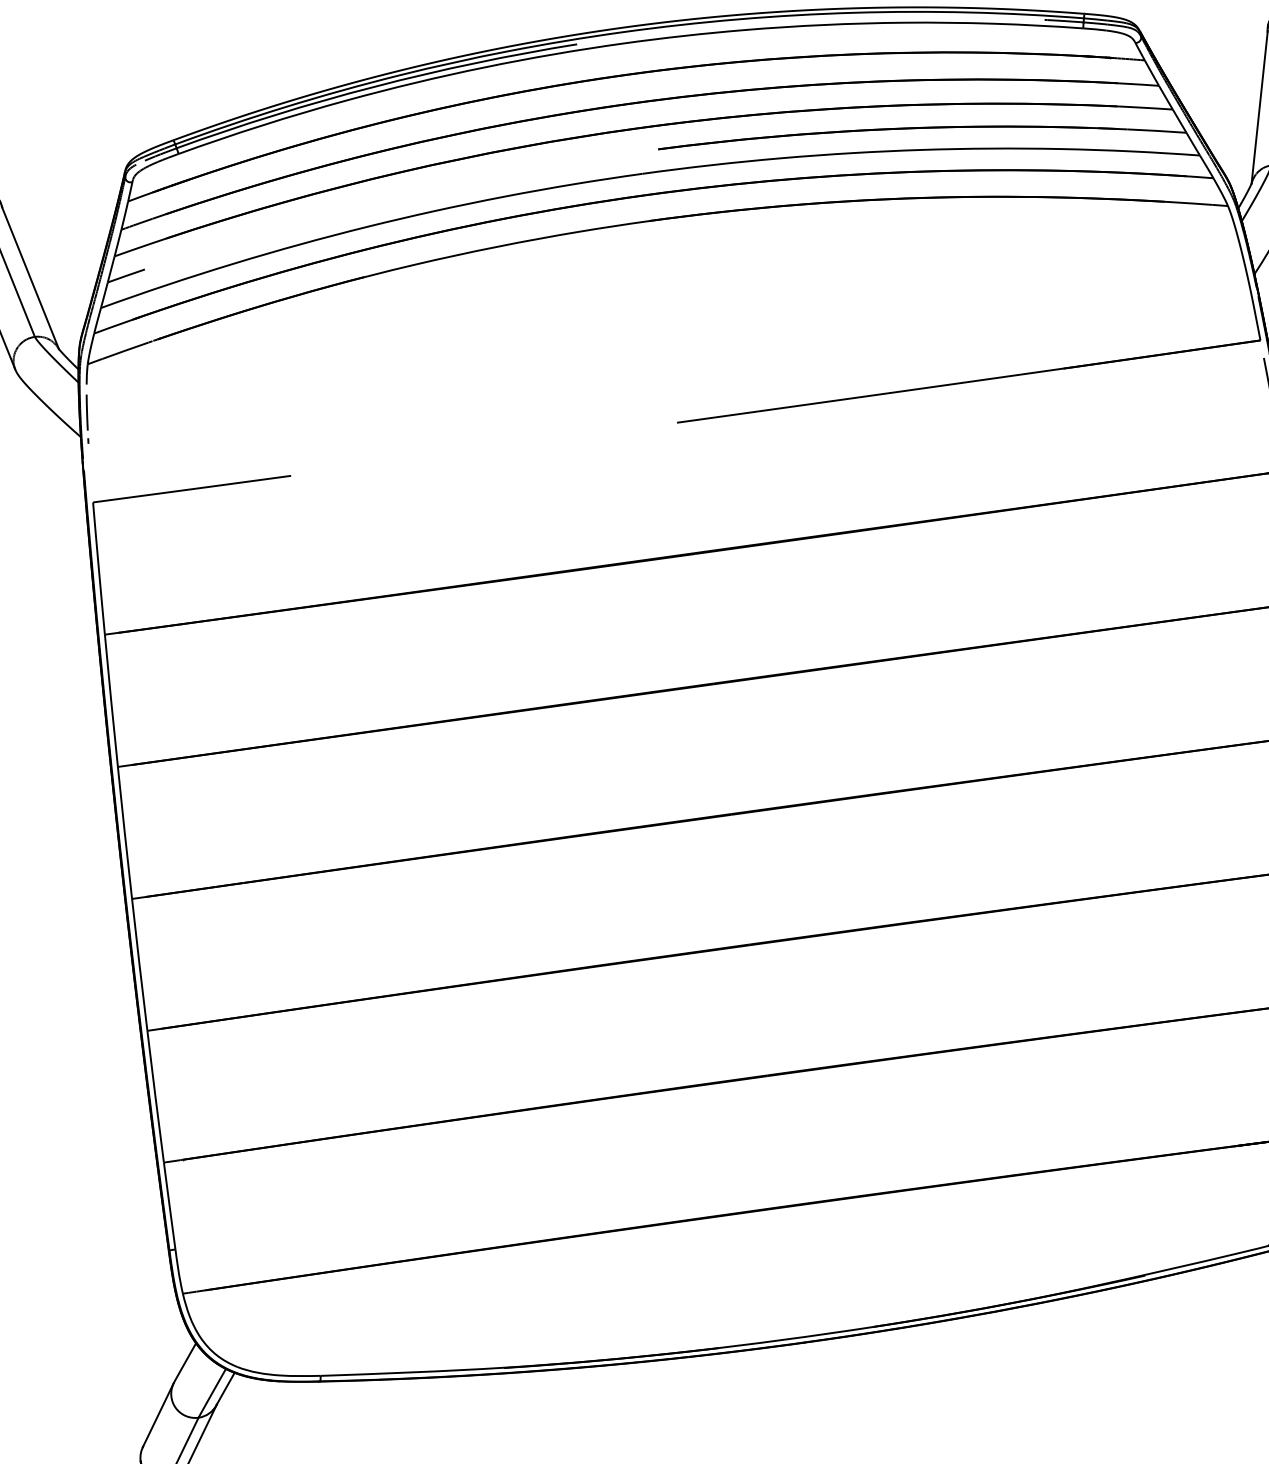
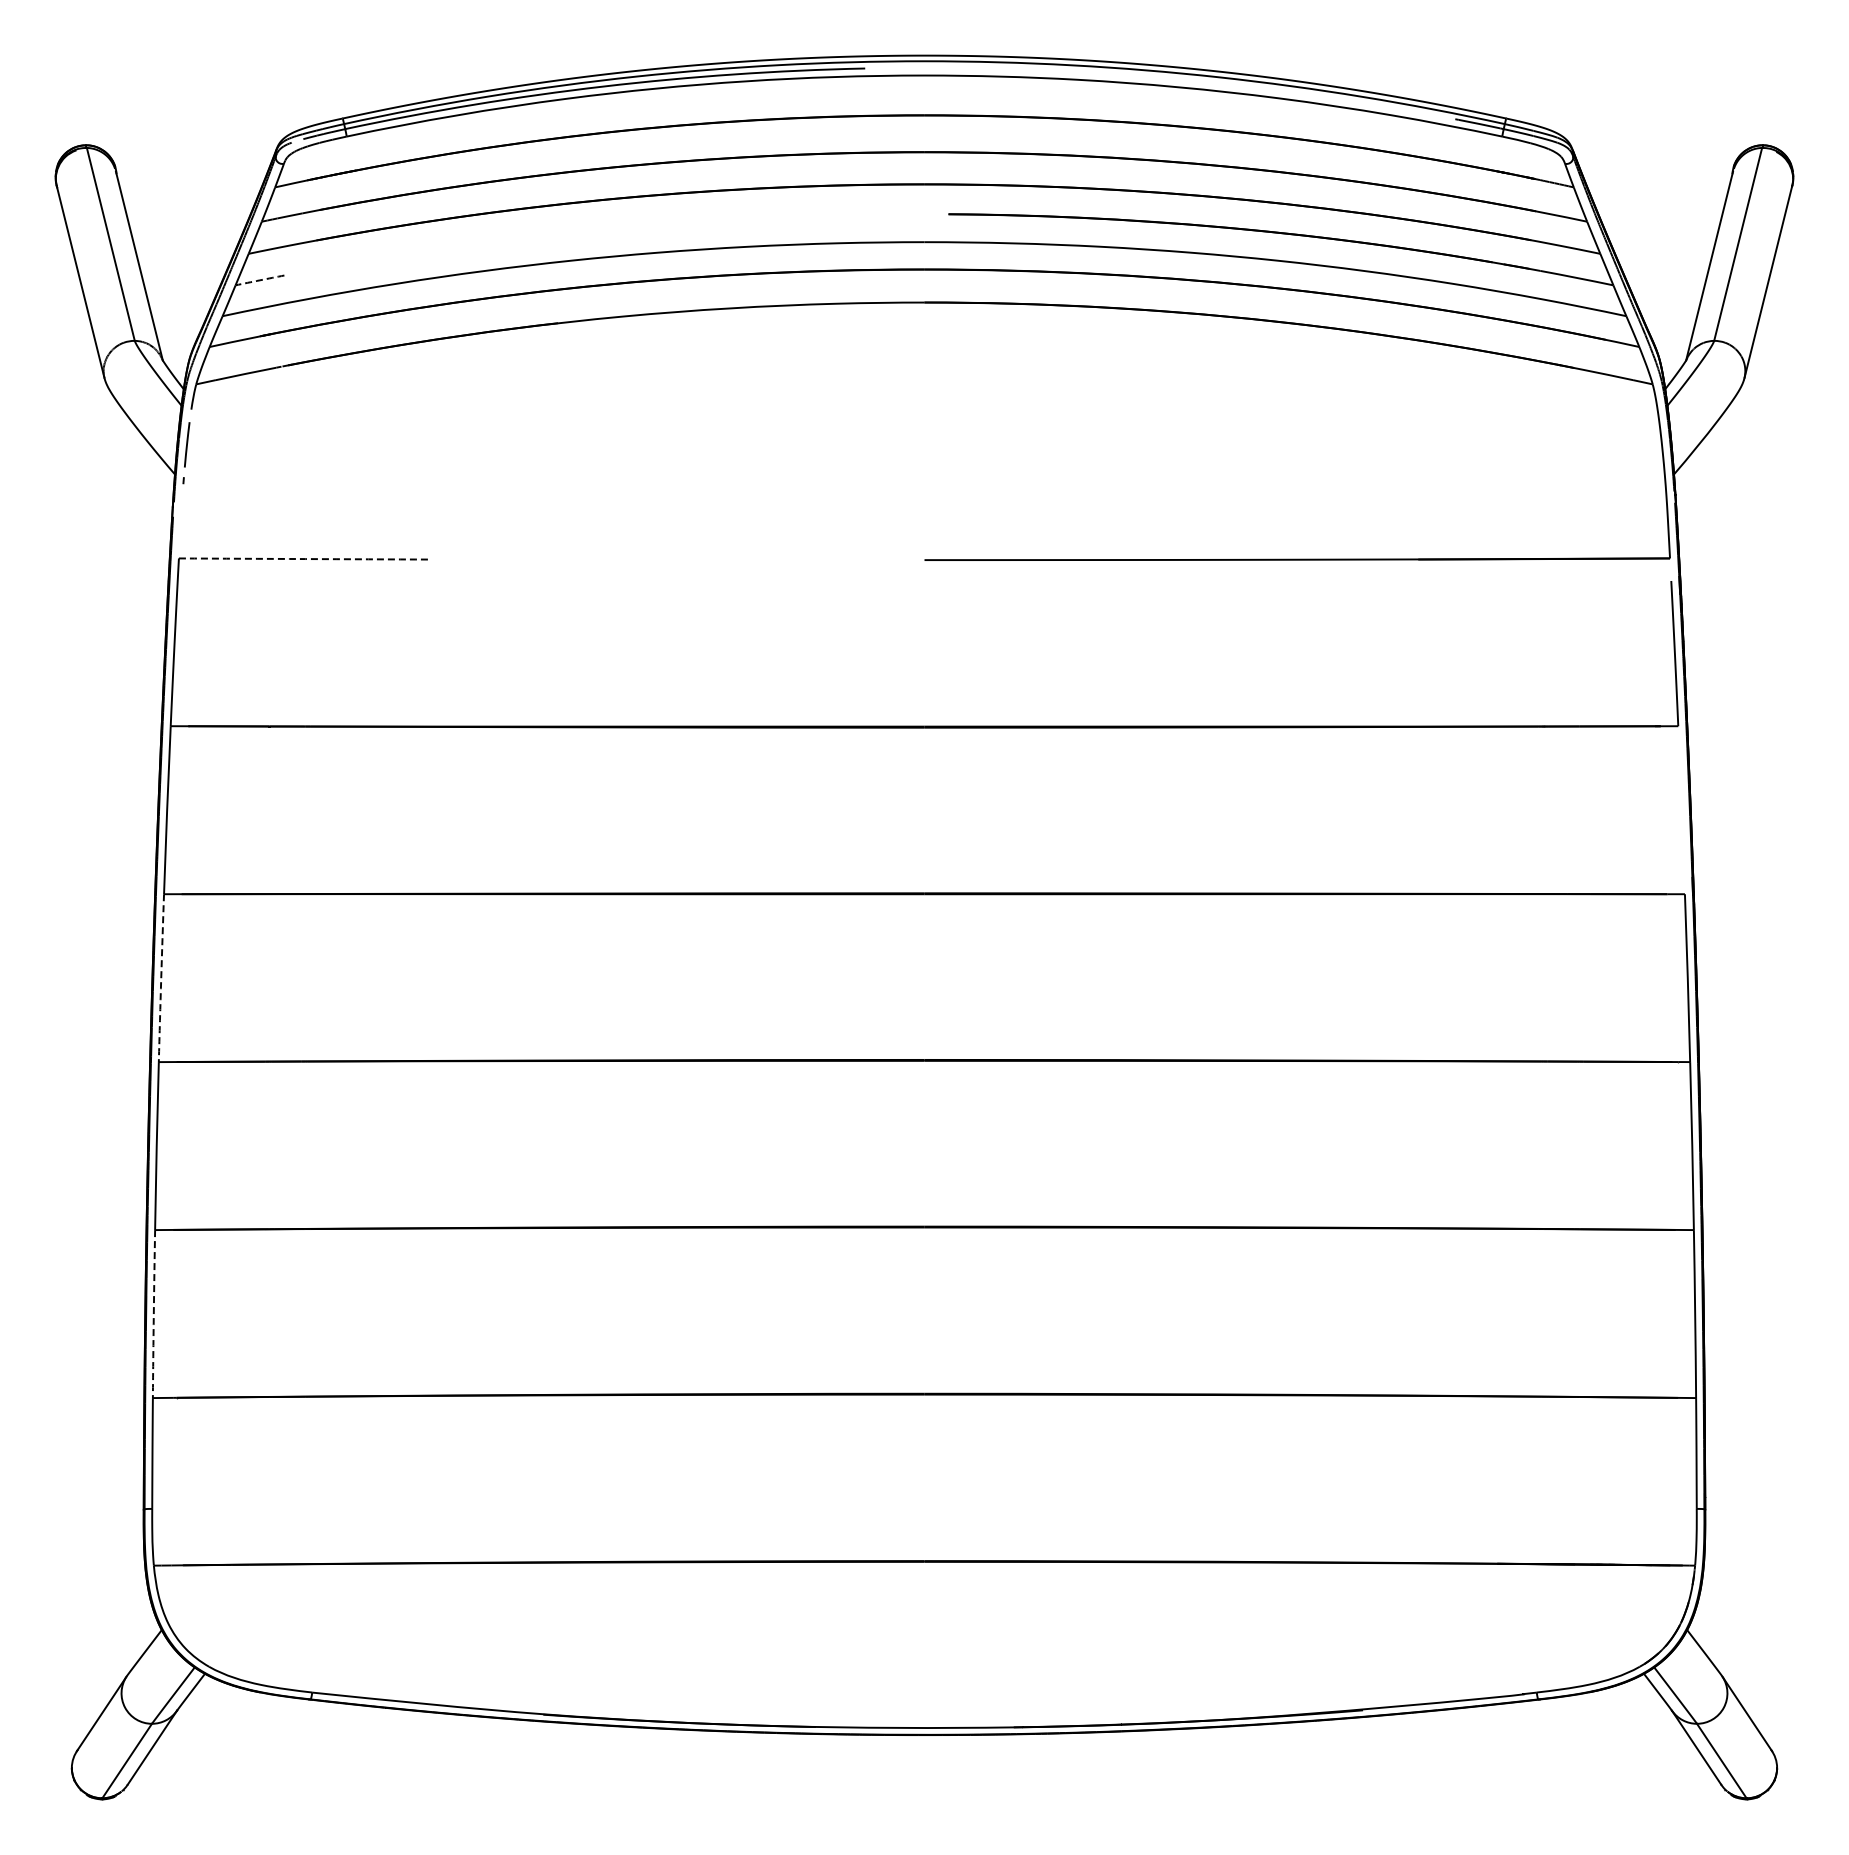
arc: (125, 276) -> (259, 280), solid -> dashed
arc: (192, 489) -> (305, 559), solid -> dashed
arc: (125, 833) -> (161, 978), solid -> dashed
arc: (155, 1097) -> (153, 1314), solid -> dashed

